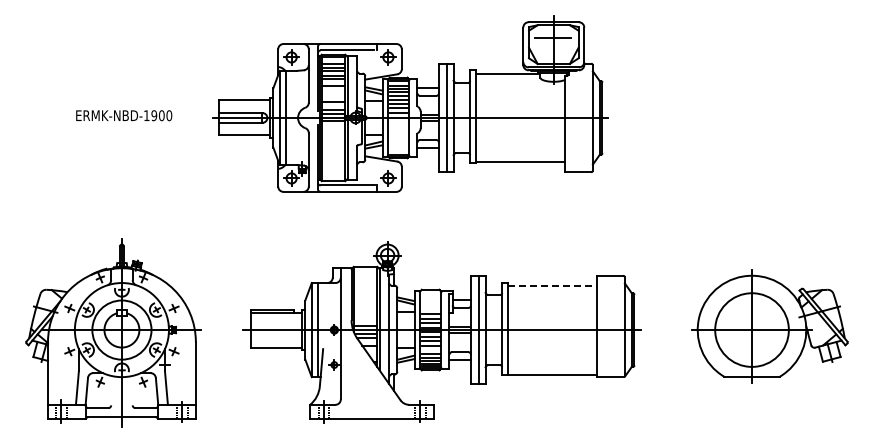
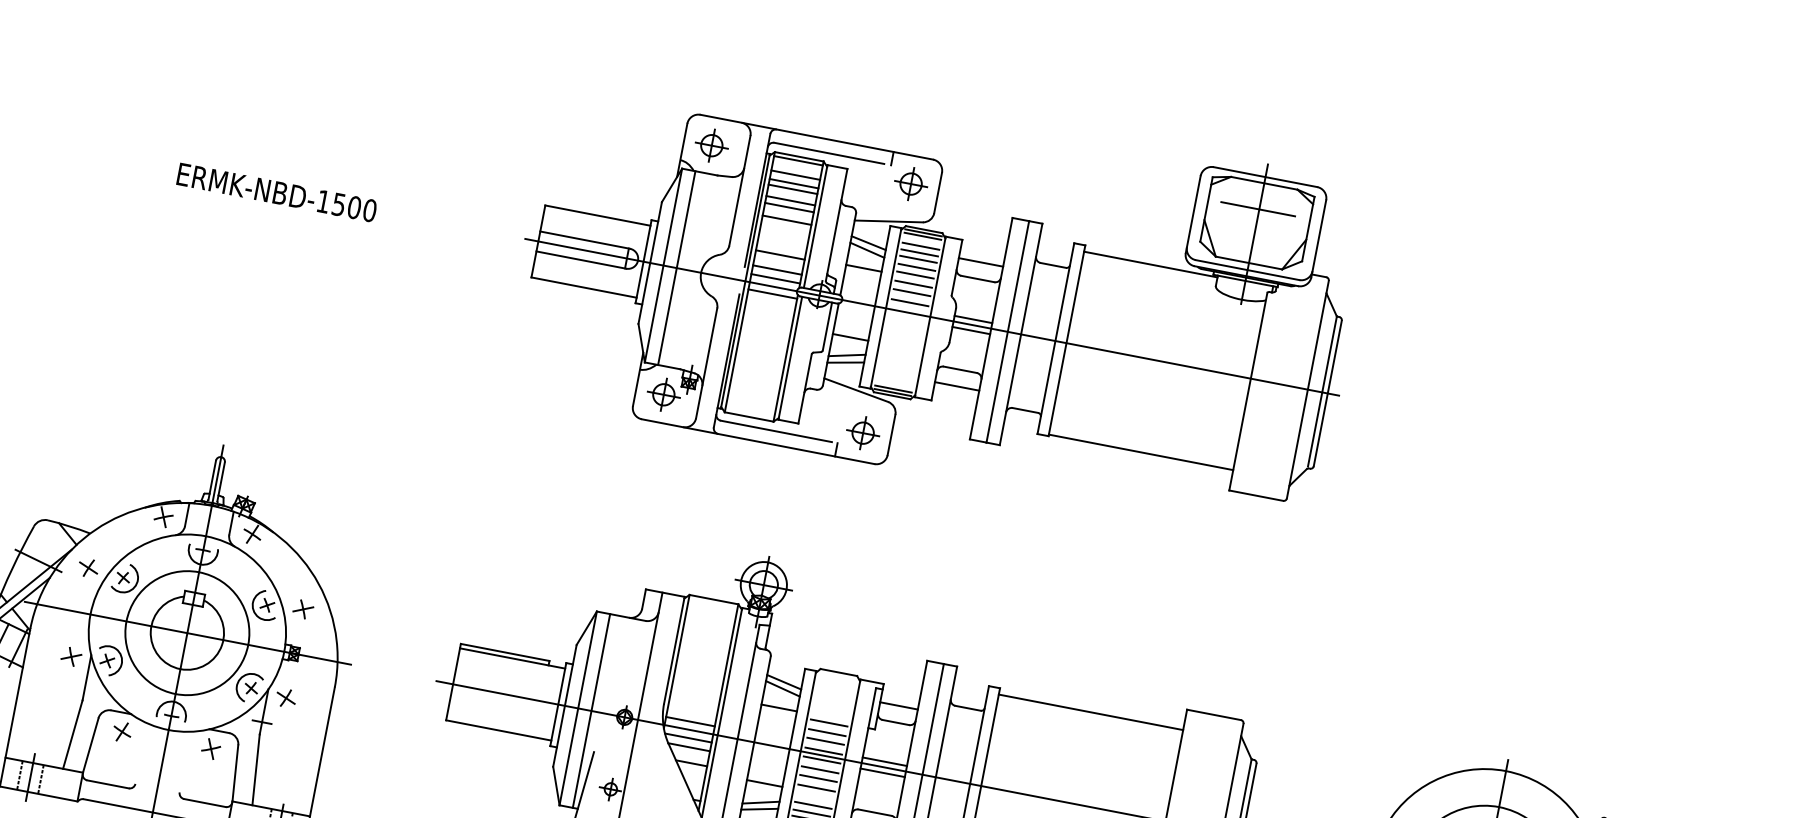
part: (410, 103) -> (938, 287), moved
text: (154, 115) -> (339, 204), ERMK-NBD-1900 -> ERMK-NBD-1500
line: (552, 285) -> (1091, 712), dashed -> solid

